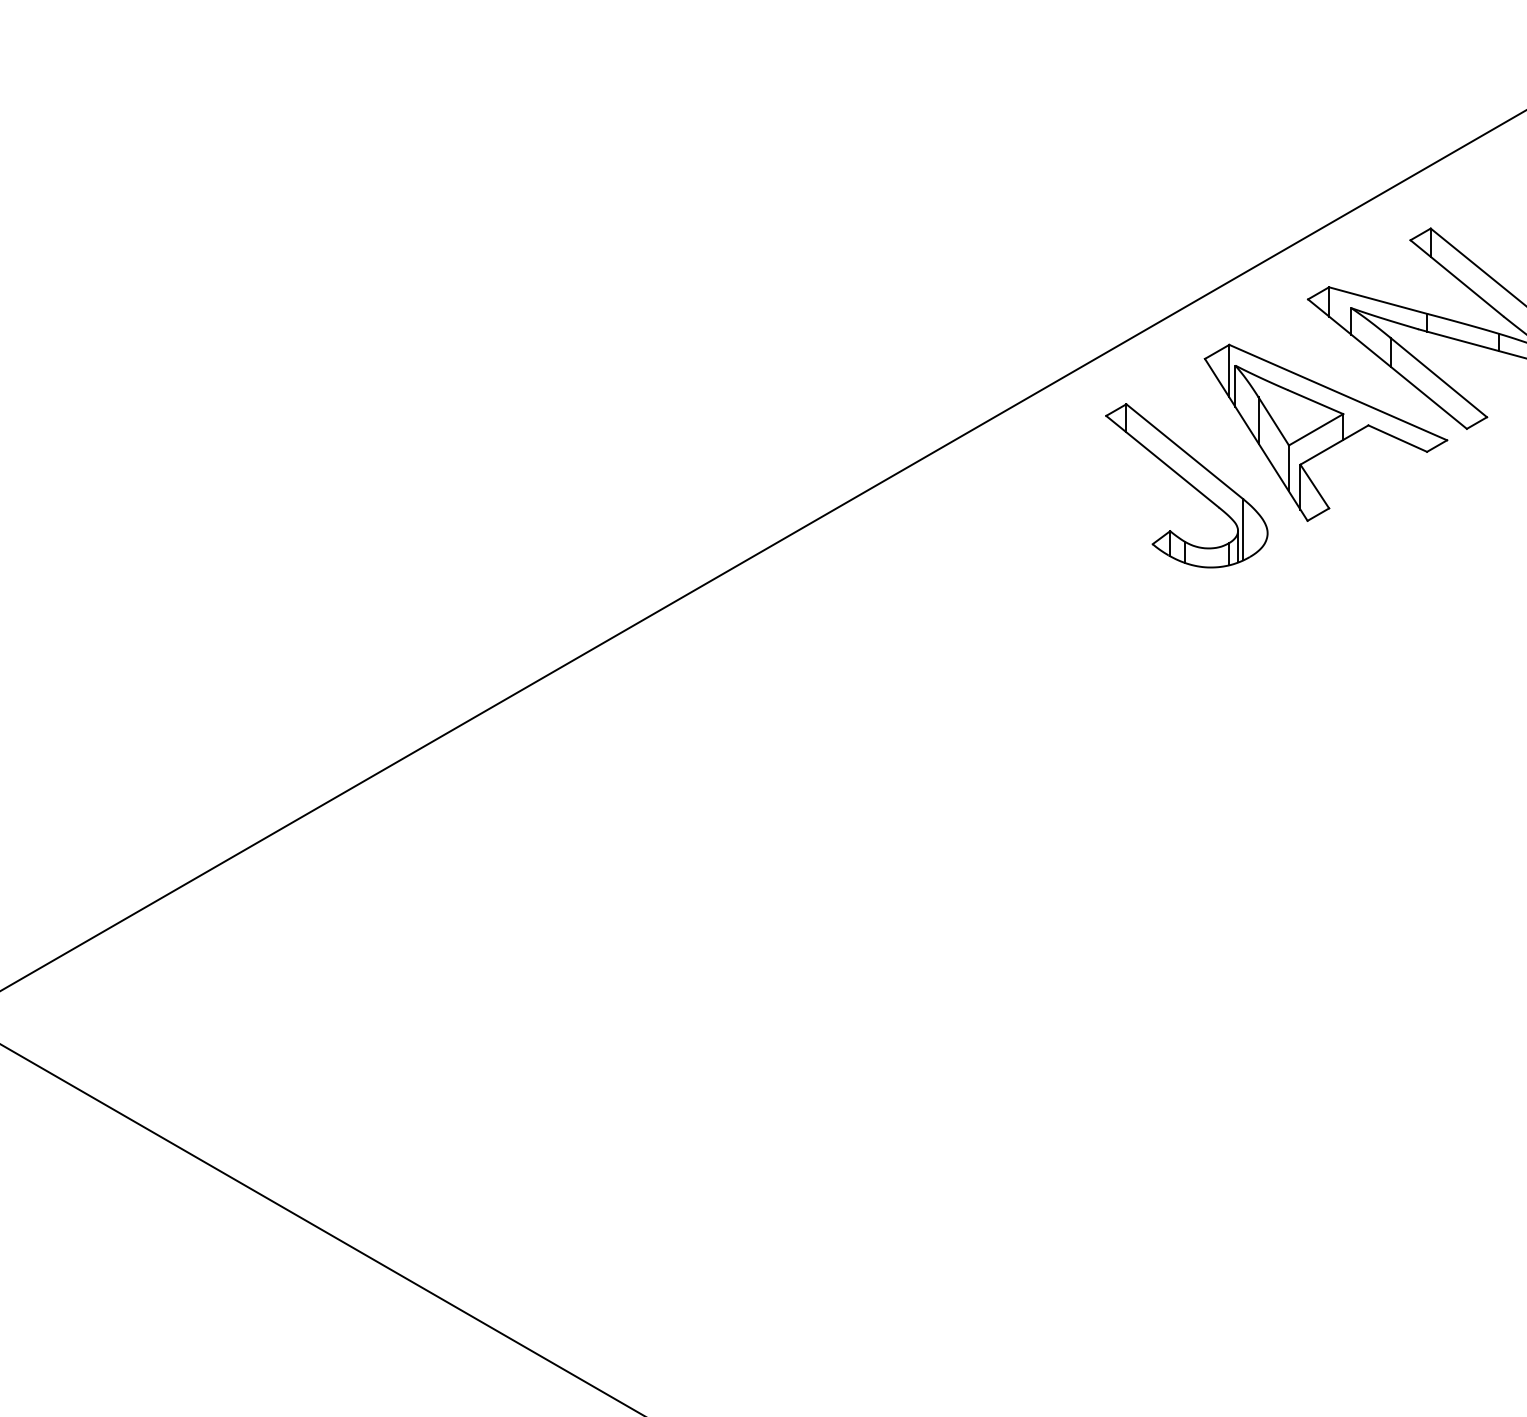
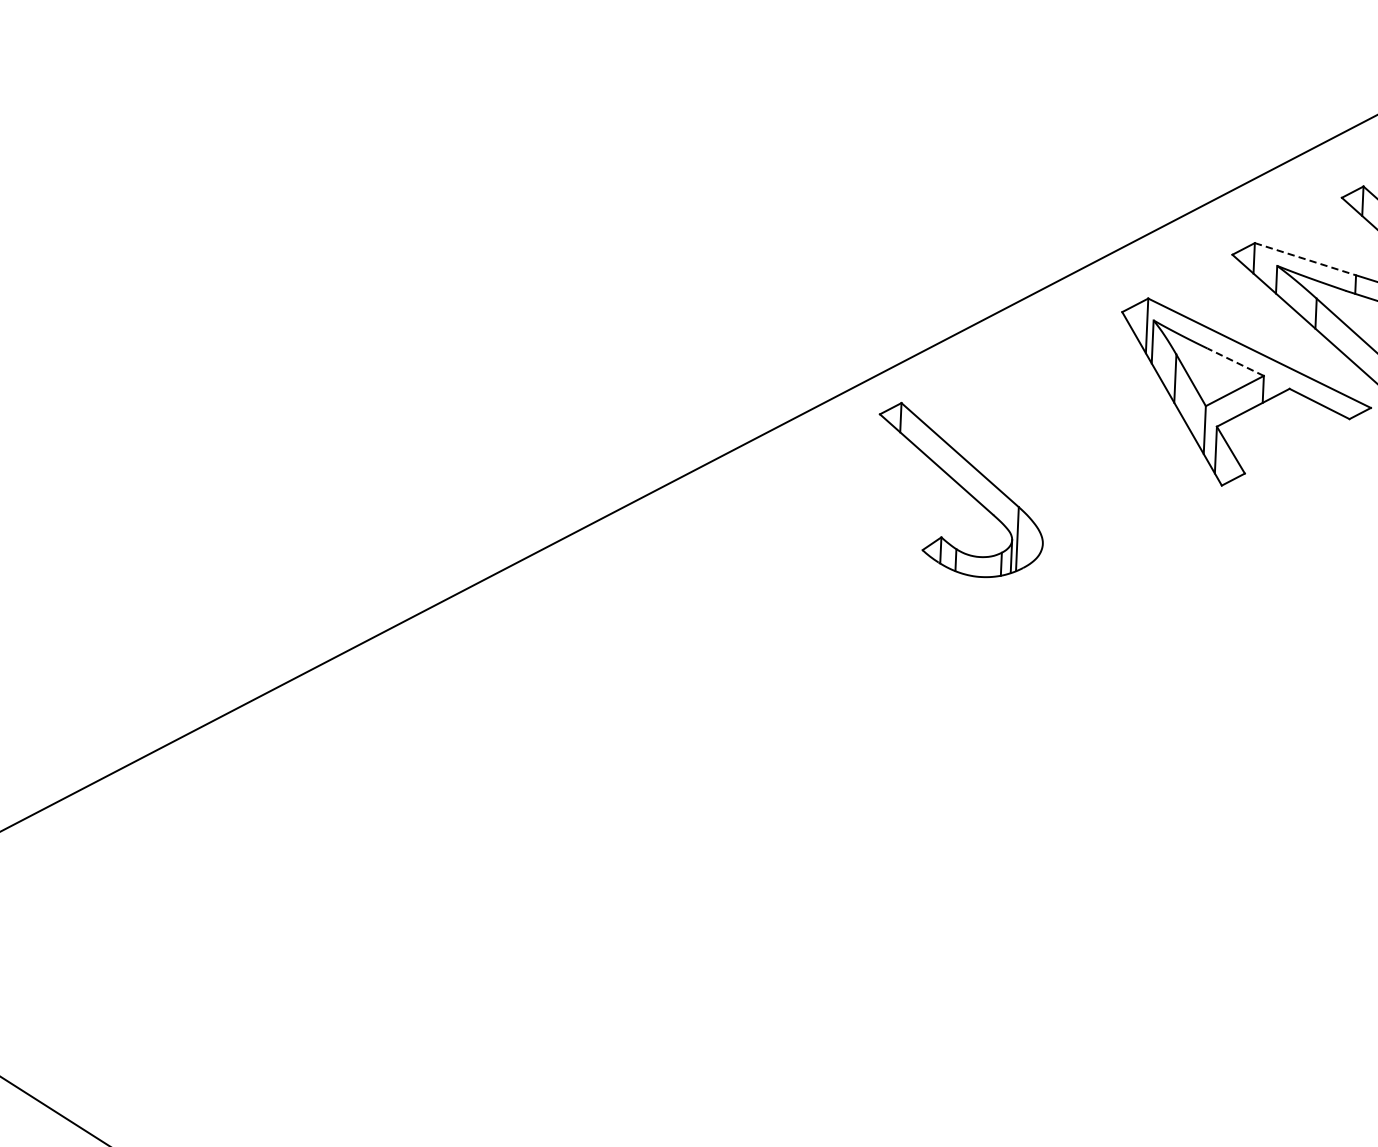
line: (1378, 300) -> (1305, 259), solid -> dashed
line: (1315, 401) -> (1235, 361), solid -> dashed
part: (1186, 485) -> (960, 490), moved

